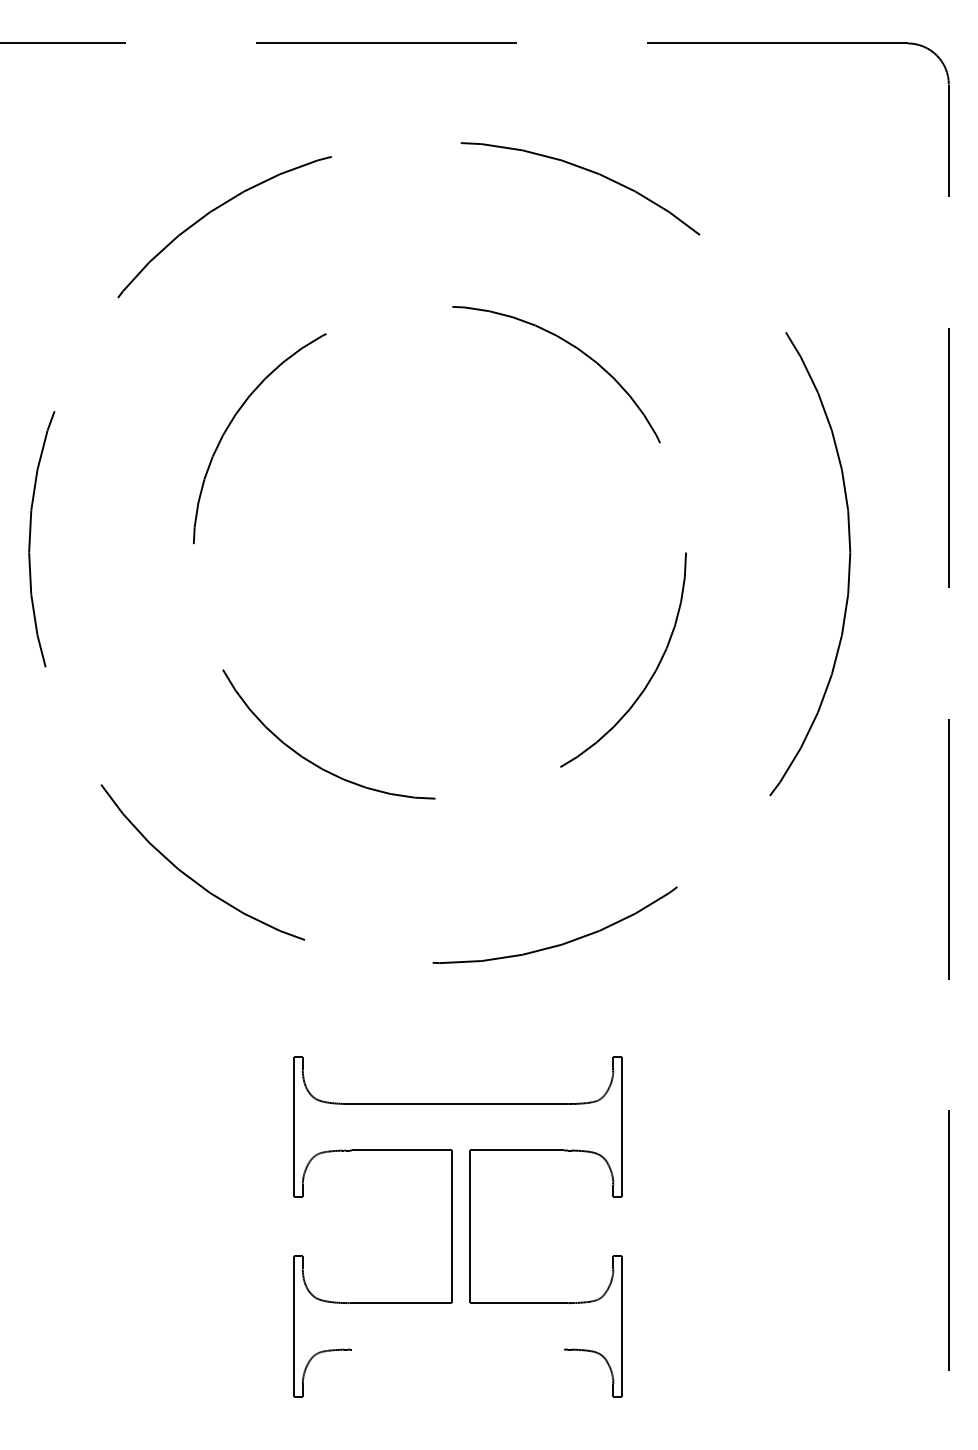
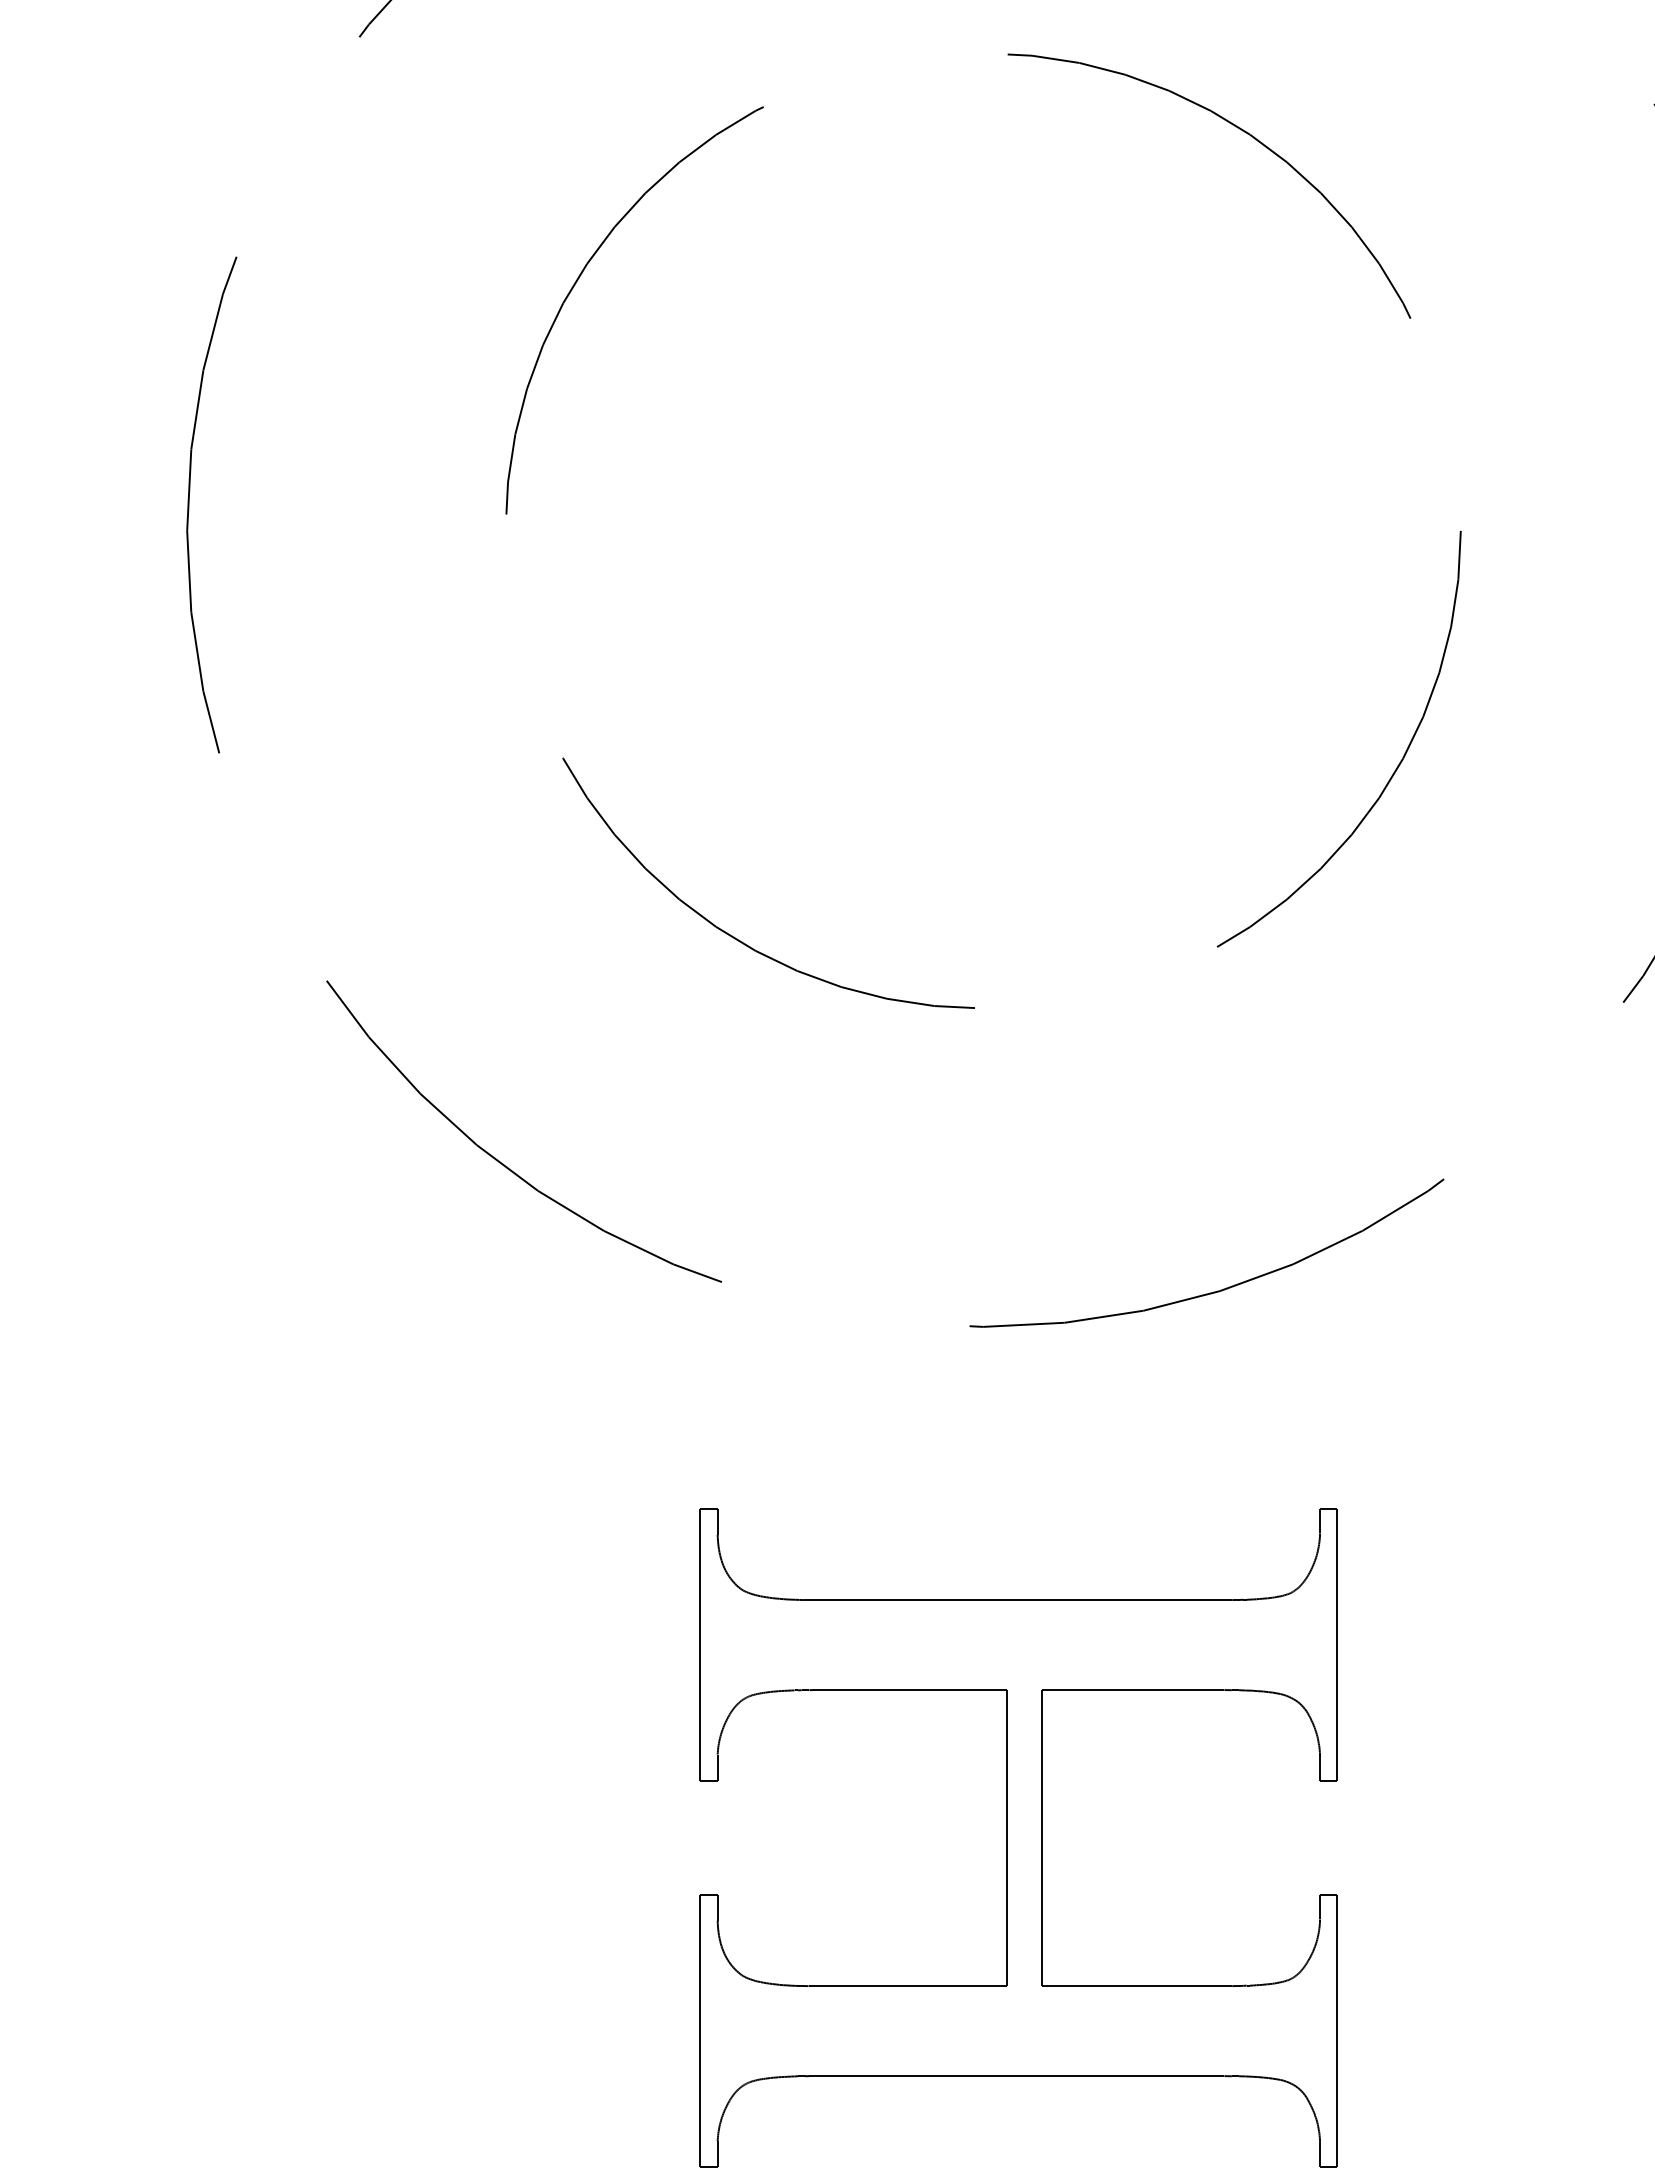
line: (458, 1349) -> (1019, 2075), added

